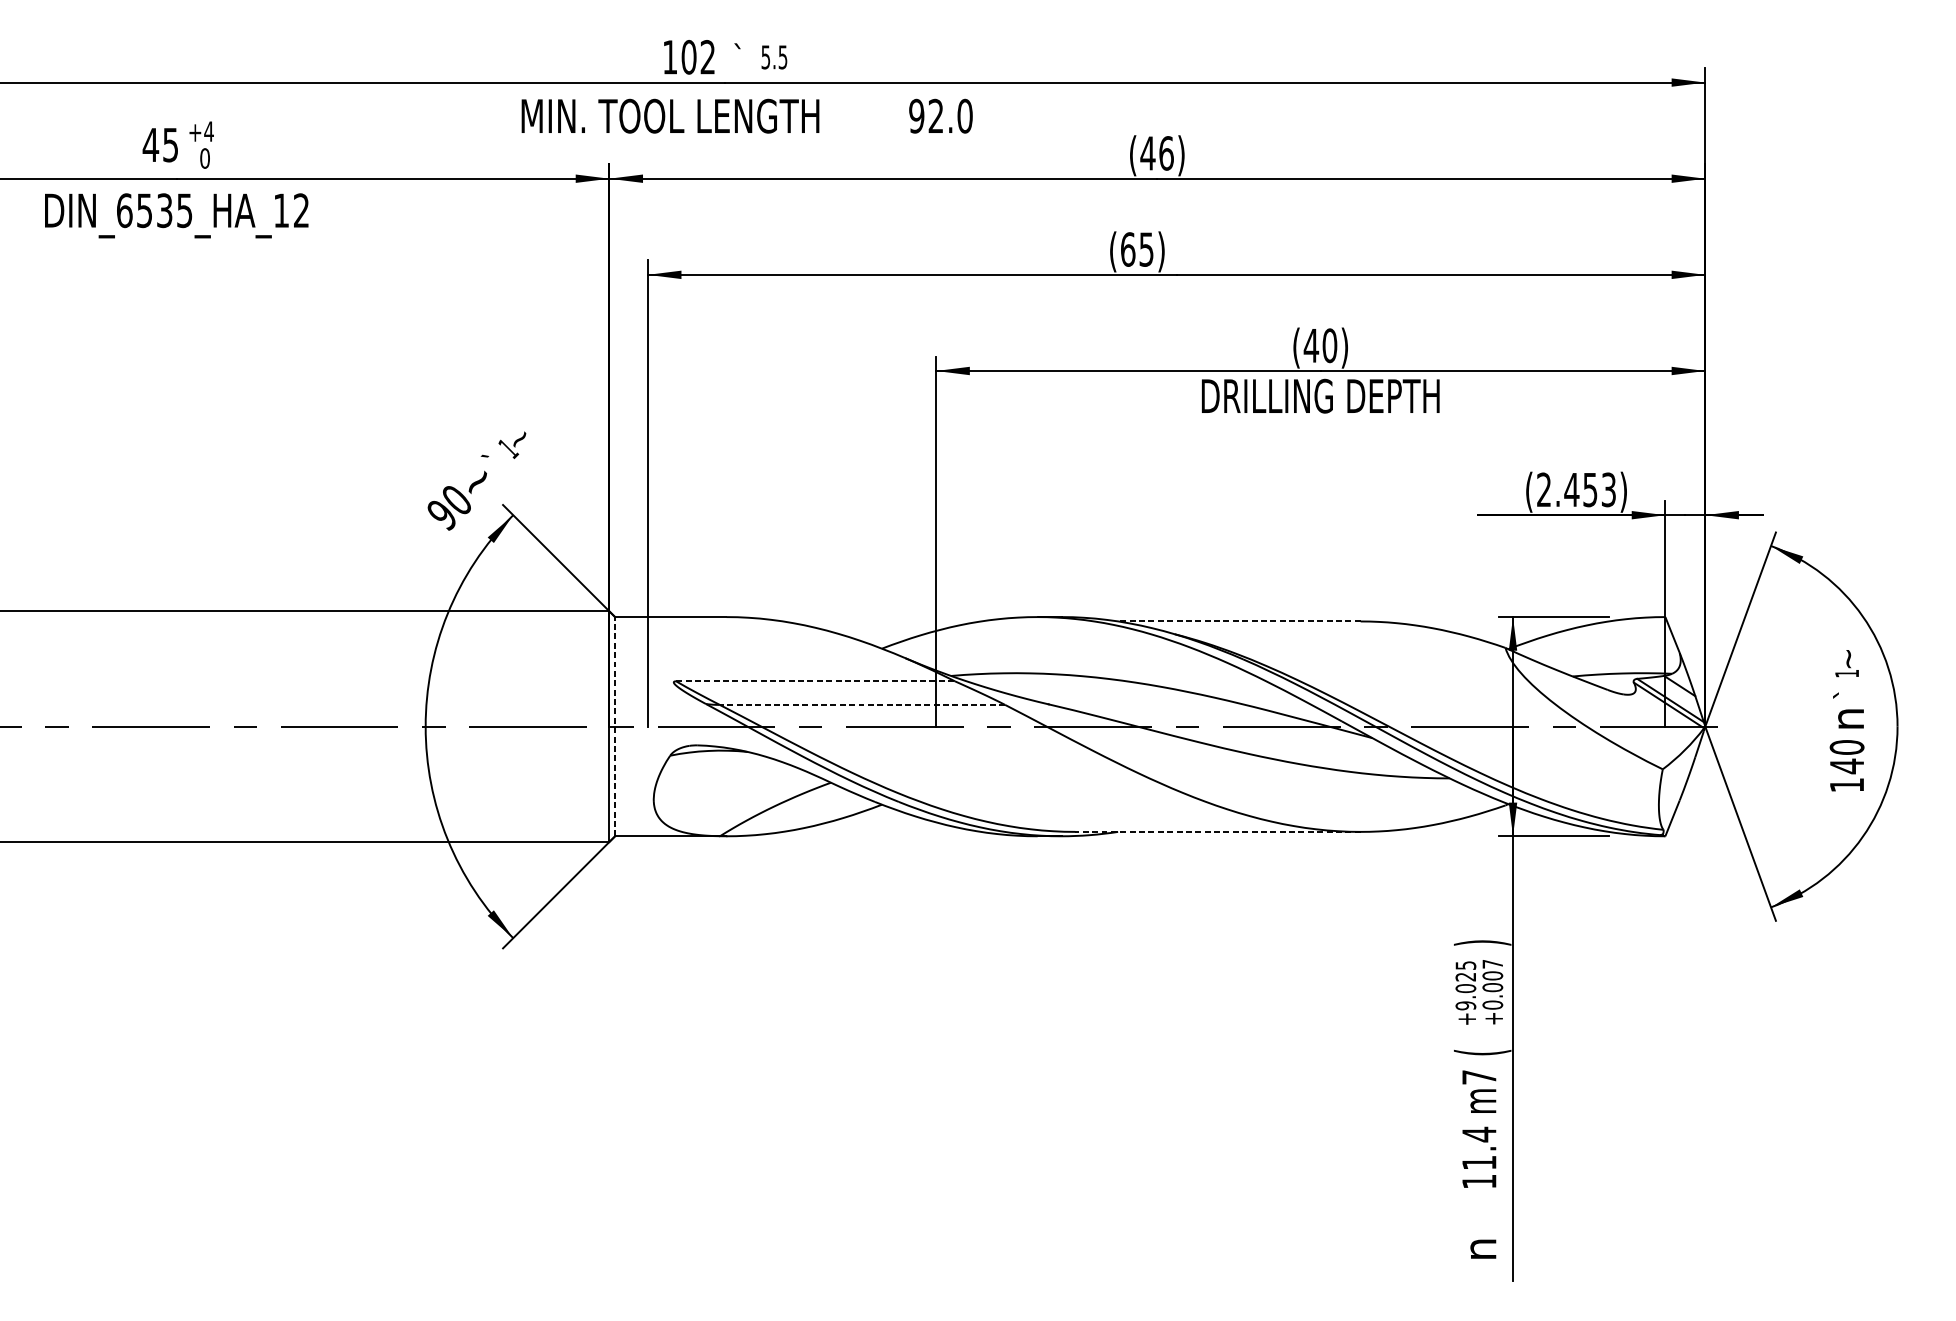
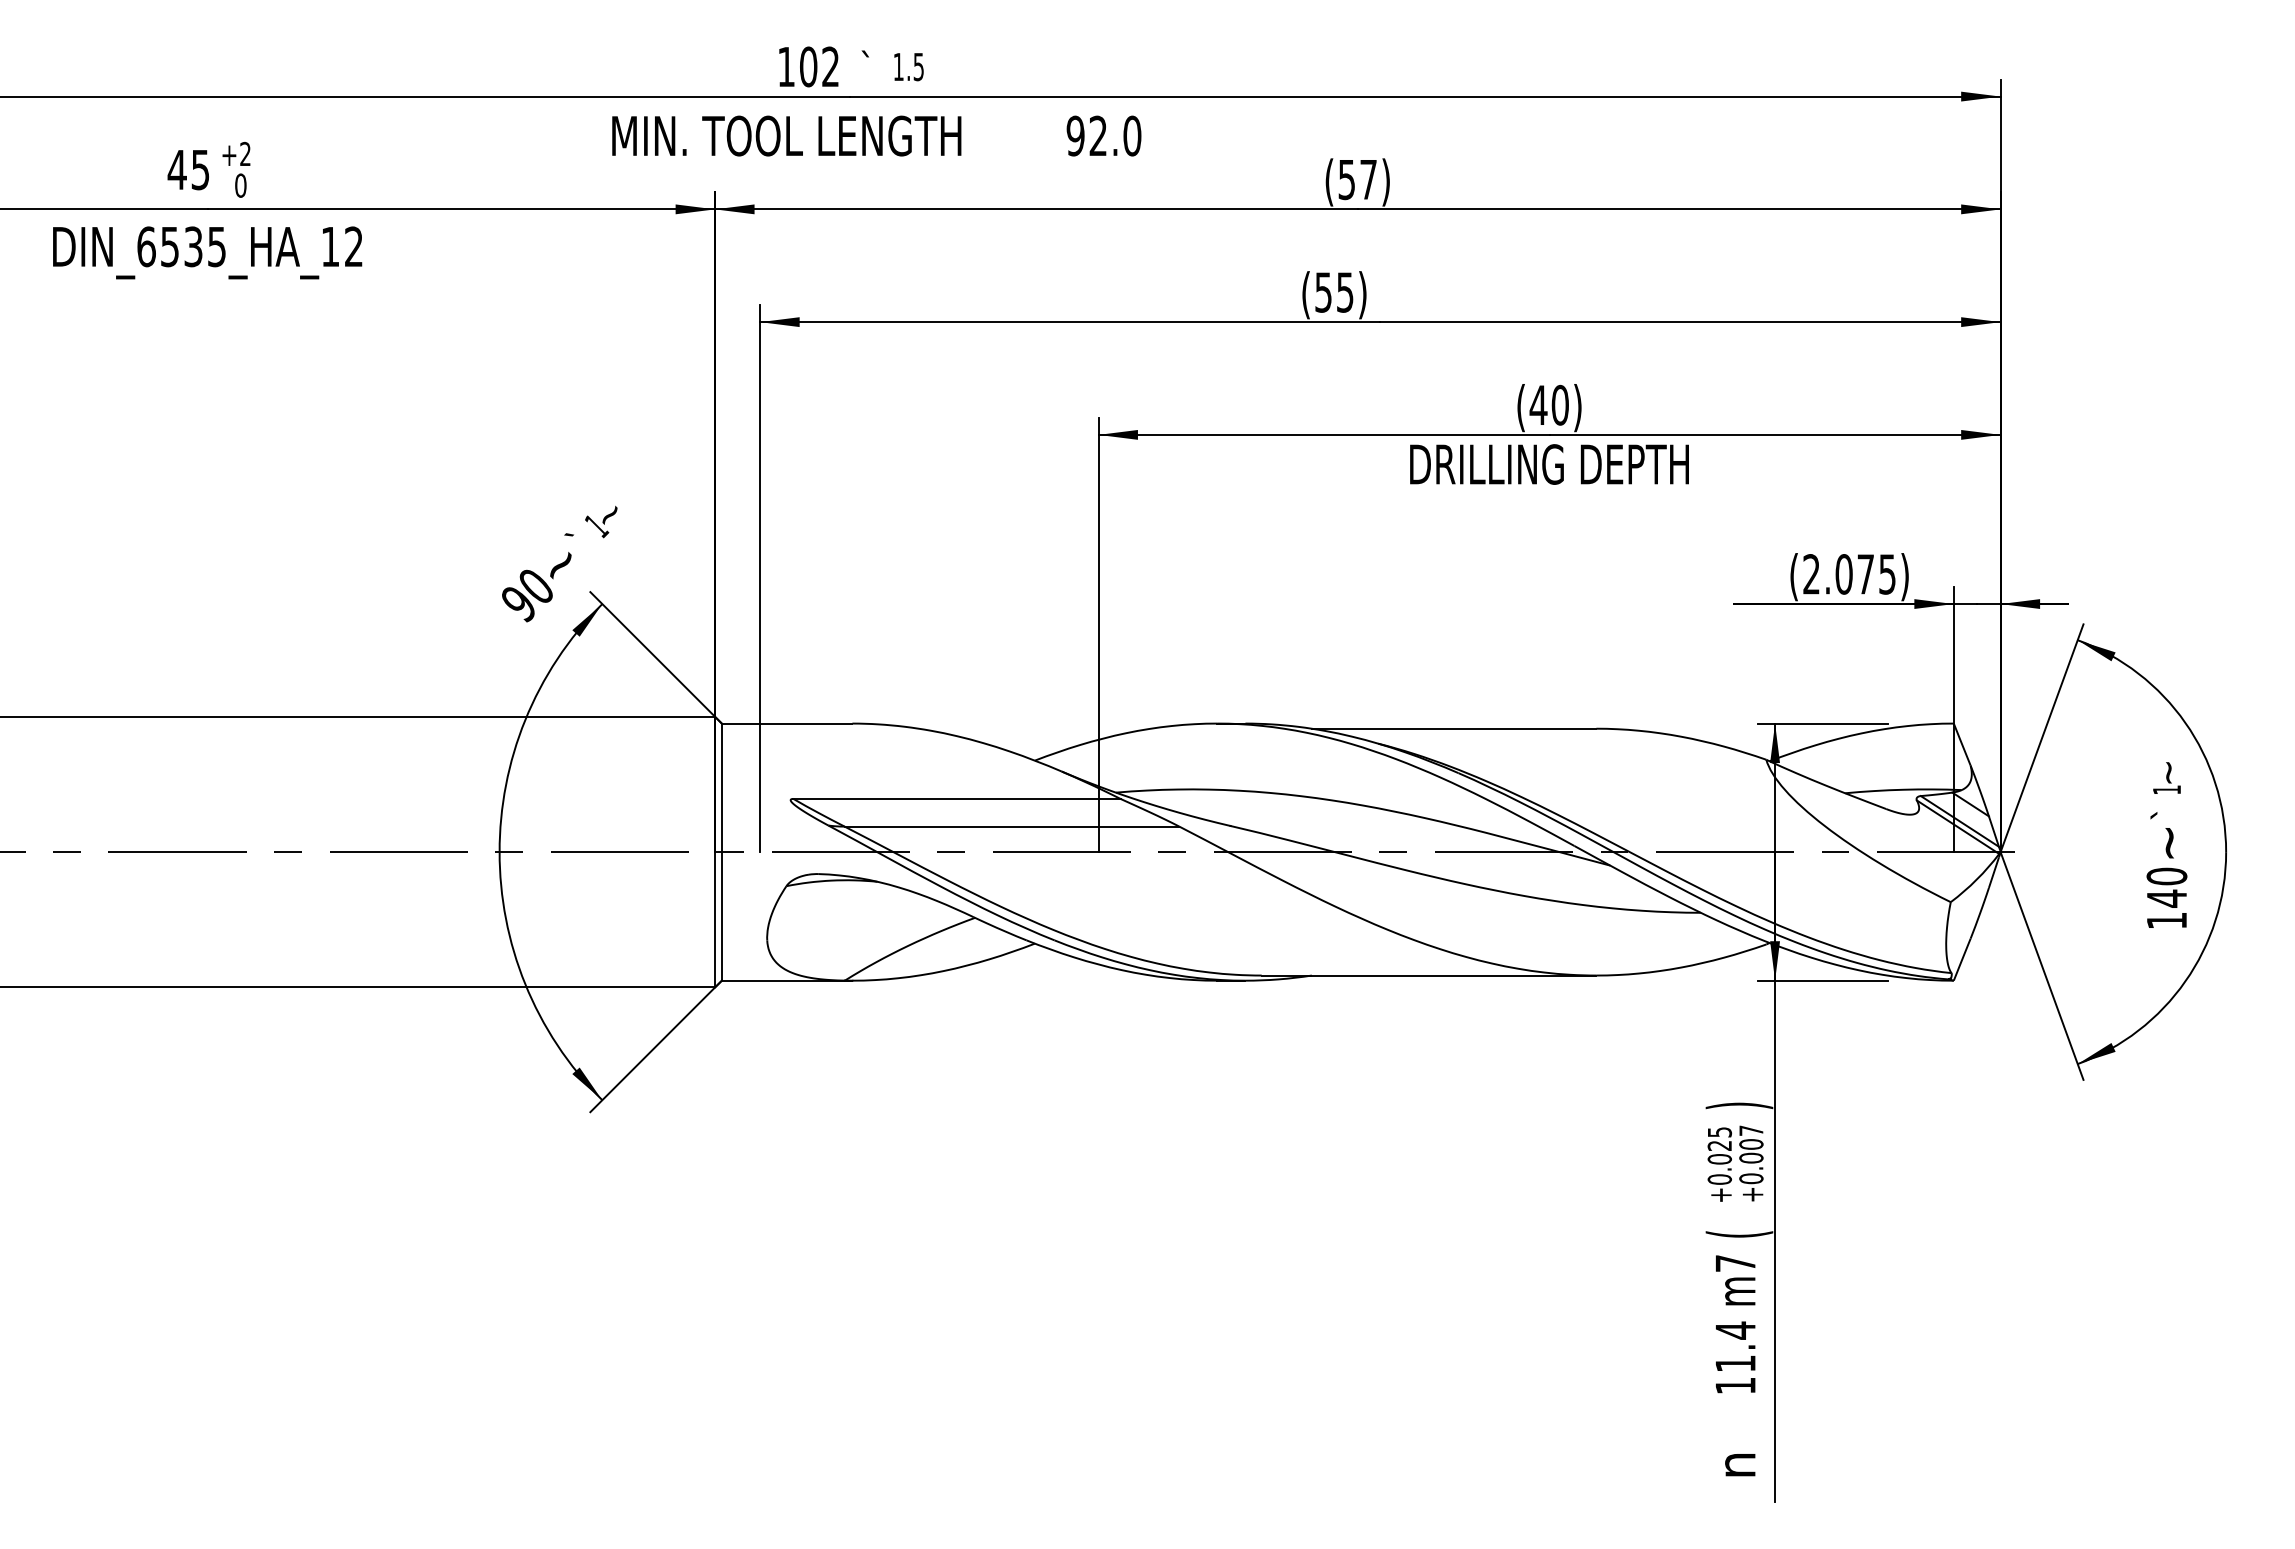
text: (765, 57) -> (898, 67), 5.5 -> 1.5
text: (209, 131) -> (245, 153), +4 -> +2
text: (1157, 153) -> (1357, 179), (46) -> (57)
text: (1128, 249) -> (1323, 292), (65) -> (55)
text: (1590, 490) -> (1865, 574), (2.453) -> (2.075)
line: (1238, 621) -> (1453, 728), dashed -> solid
line: (816, 680) -> (957, 798), dashed -> solid
line: (862, 704) -> (1011, 826), dashed -> solid
text: (1850, 719) -> (2171, 843), n -> ~
line: (614, 726) -> (721, 852), dashed -> solid
line: (1217, 831) -> (1428, 975), dashed -> solid
text: (1466, 1005) -> (1720, 1179), +9.025 -> +0.025

